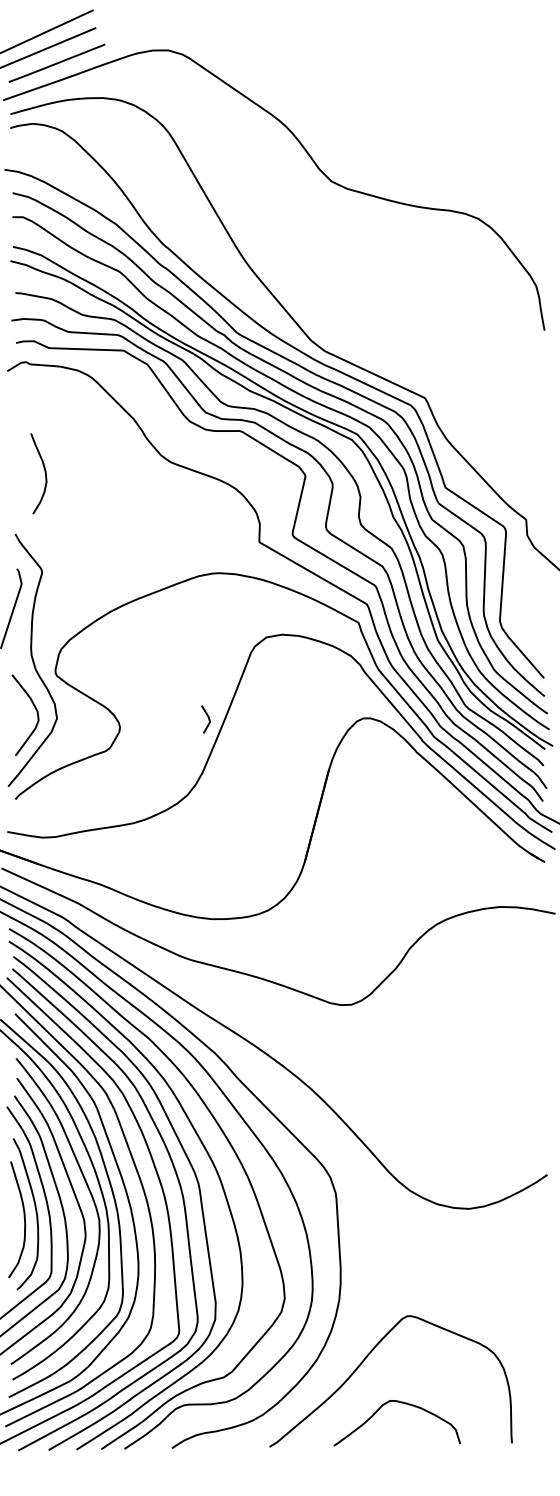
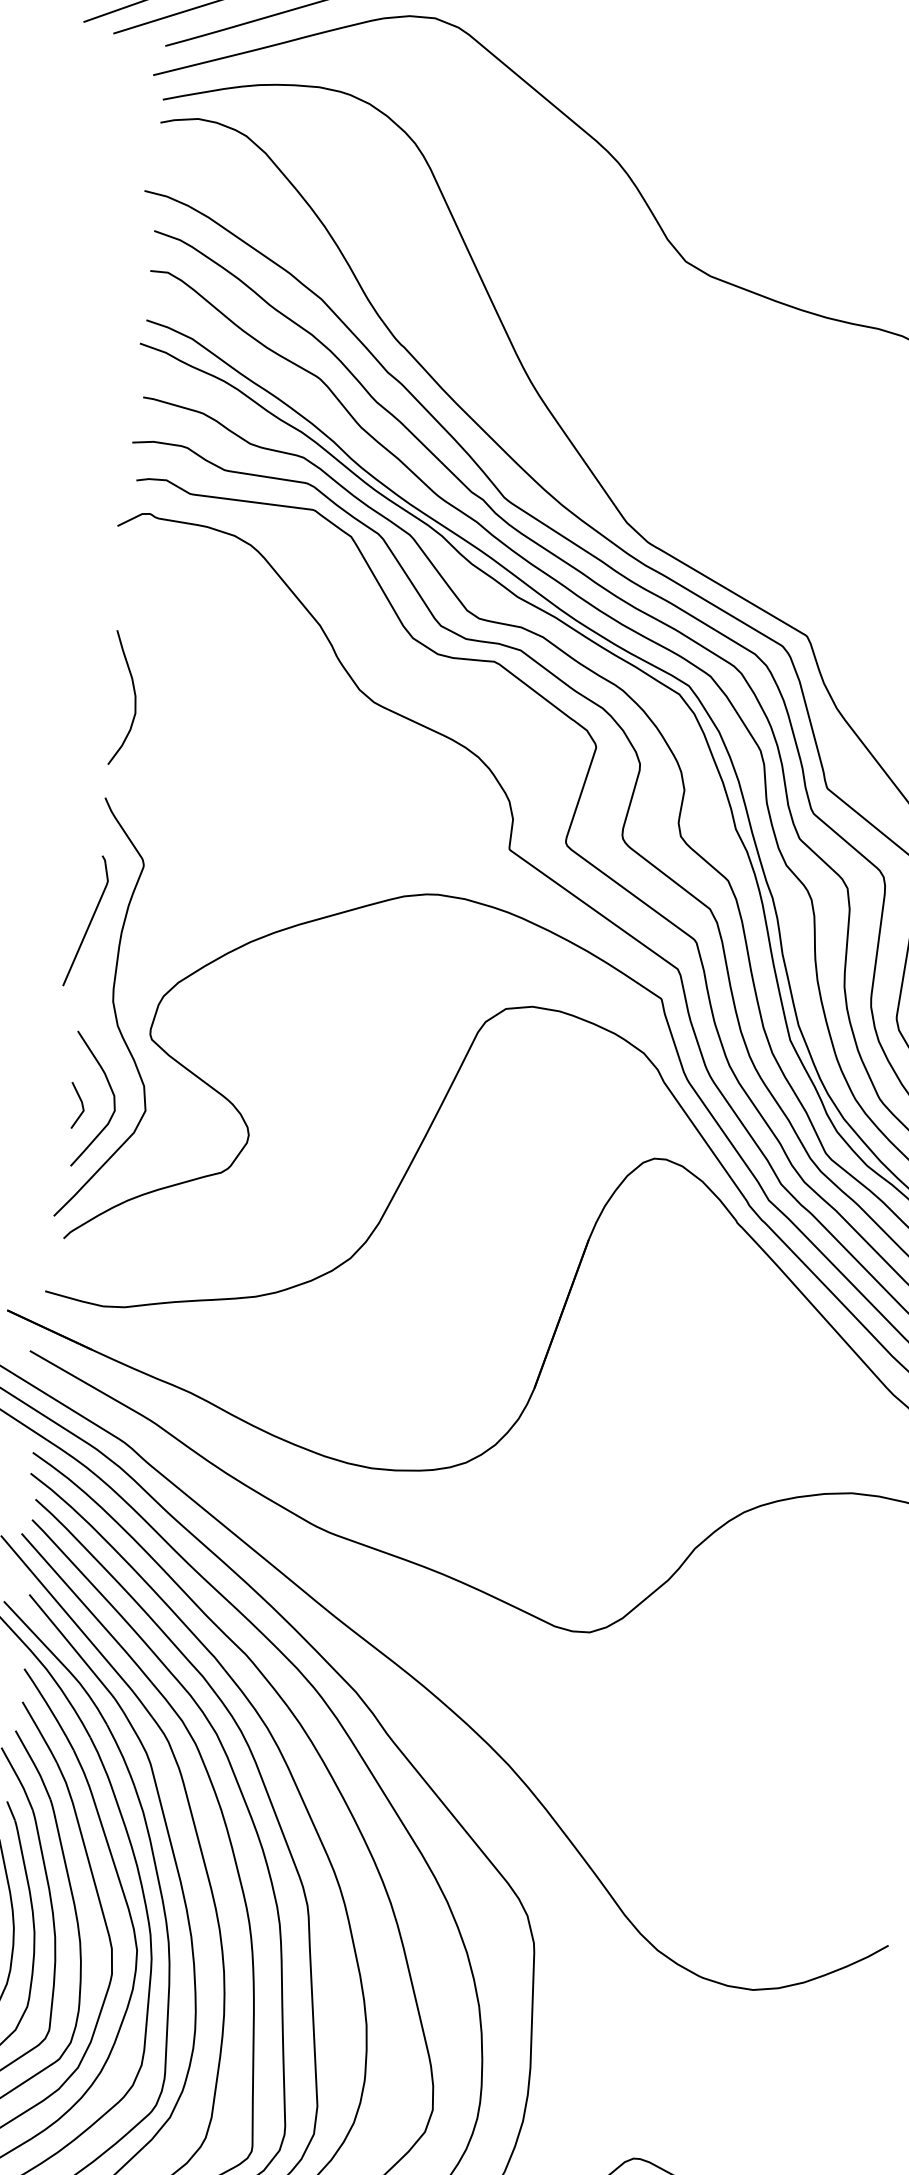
curve: (44, 473) -> (133, 698), moved
line: (207, 717) -> (80, 1102), moved

